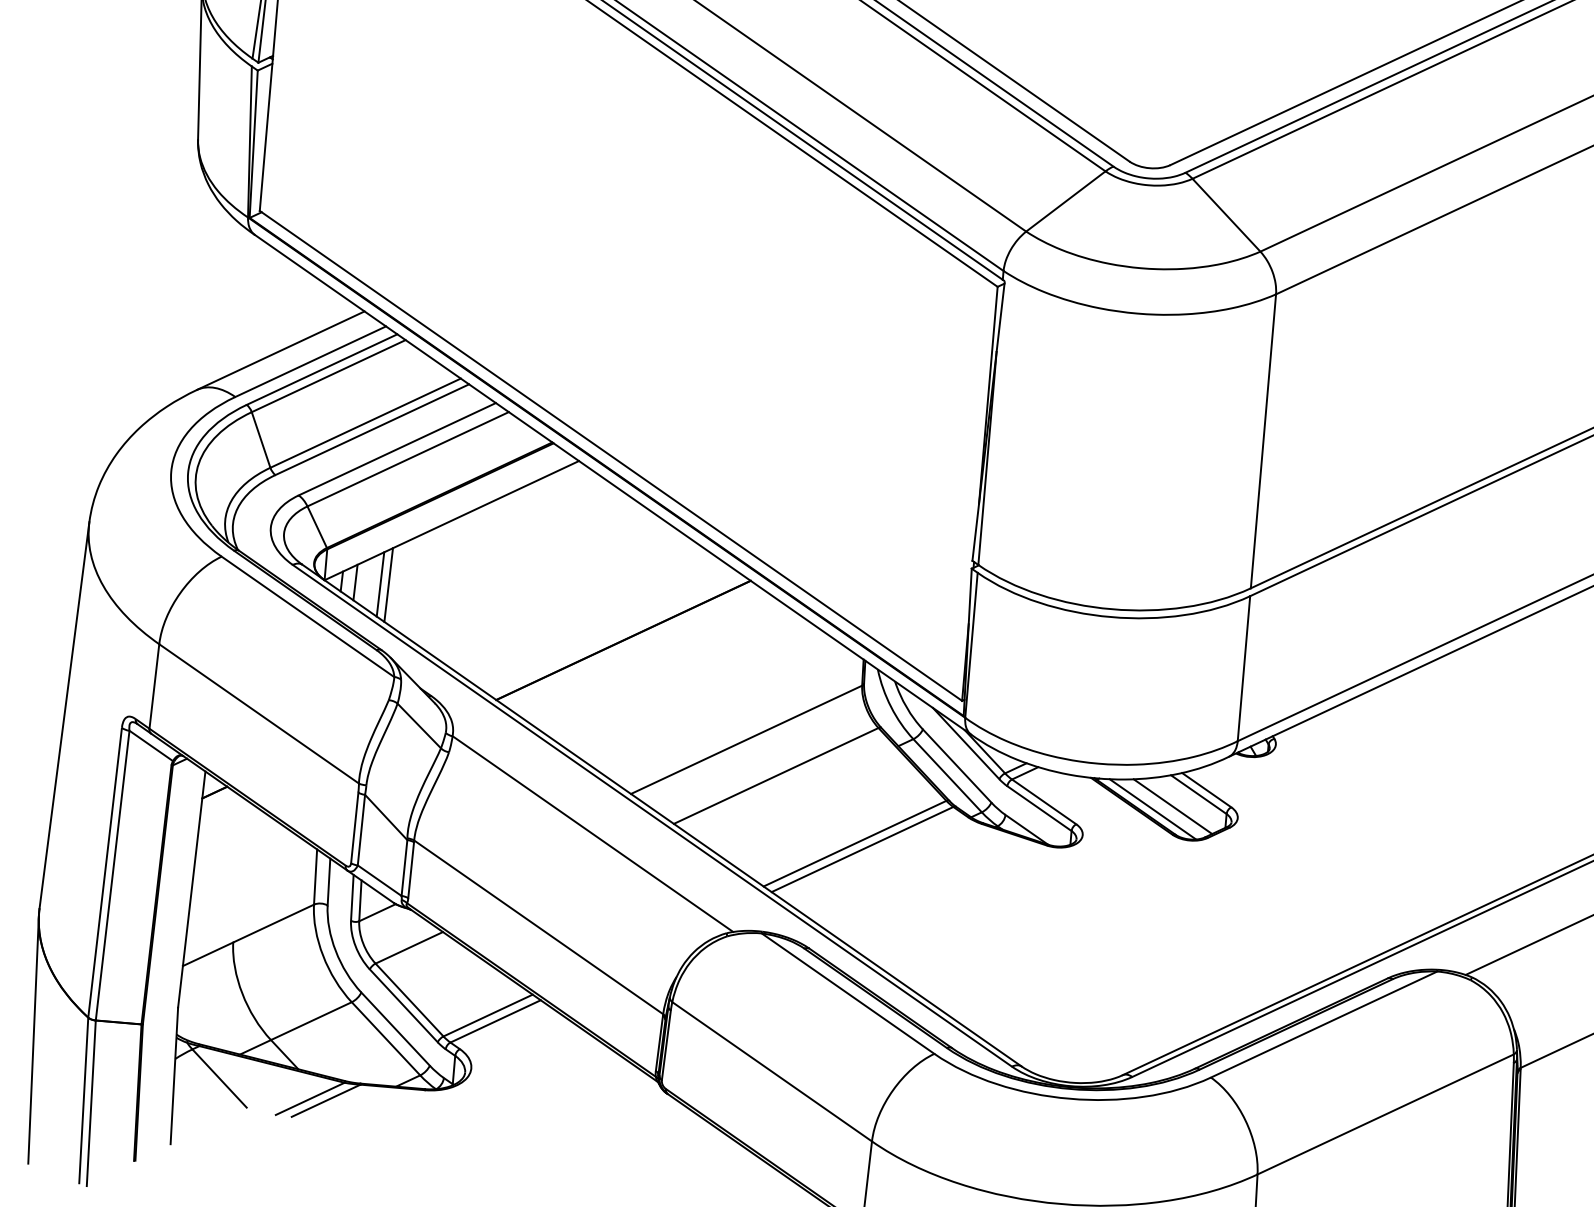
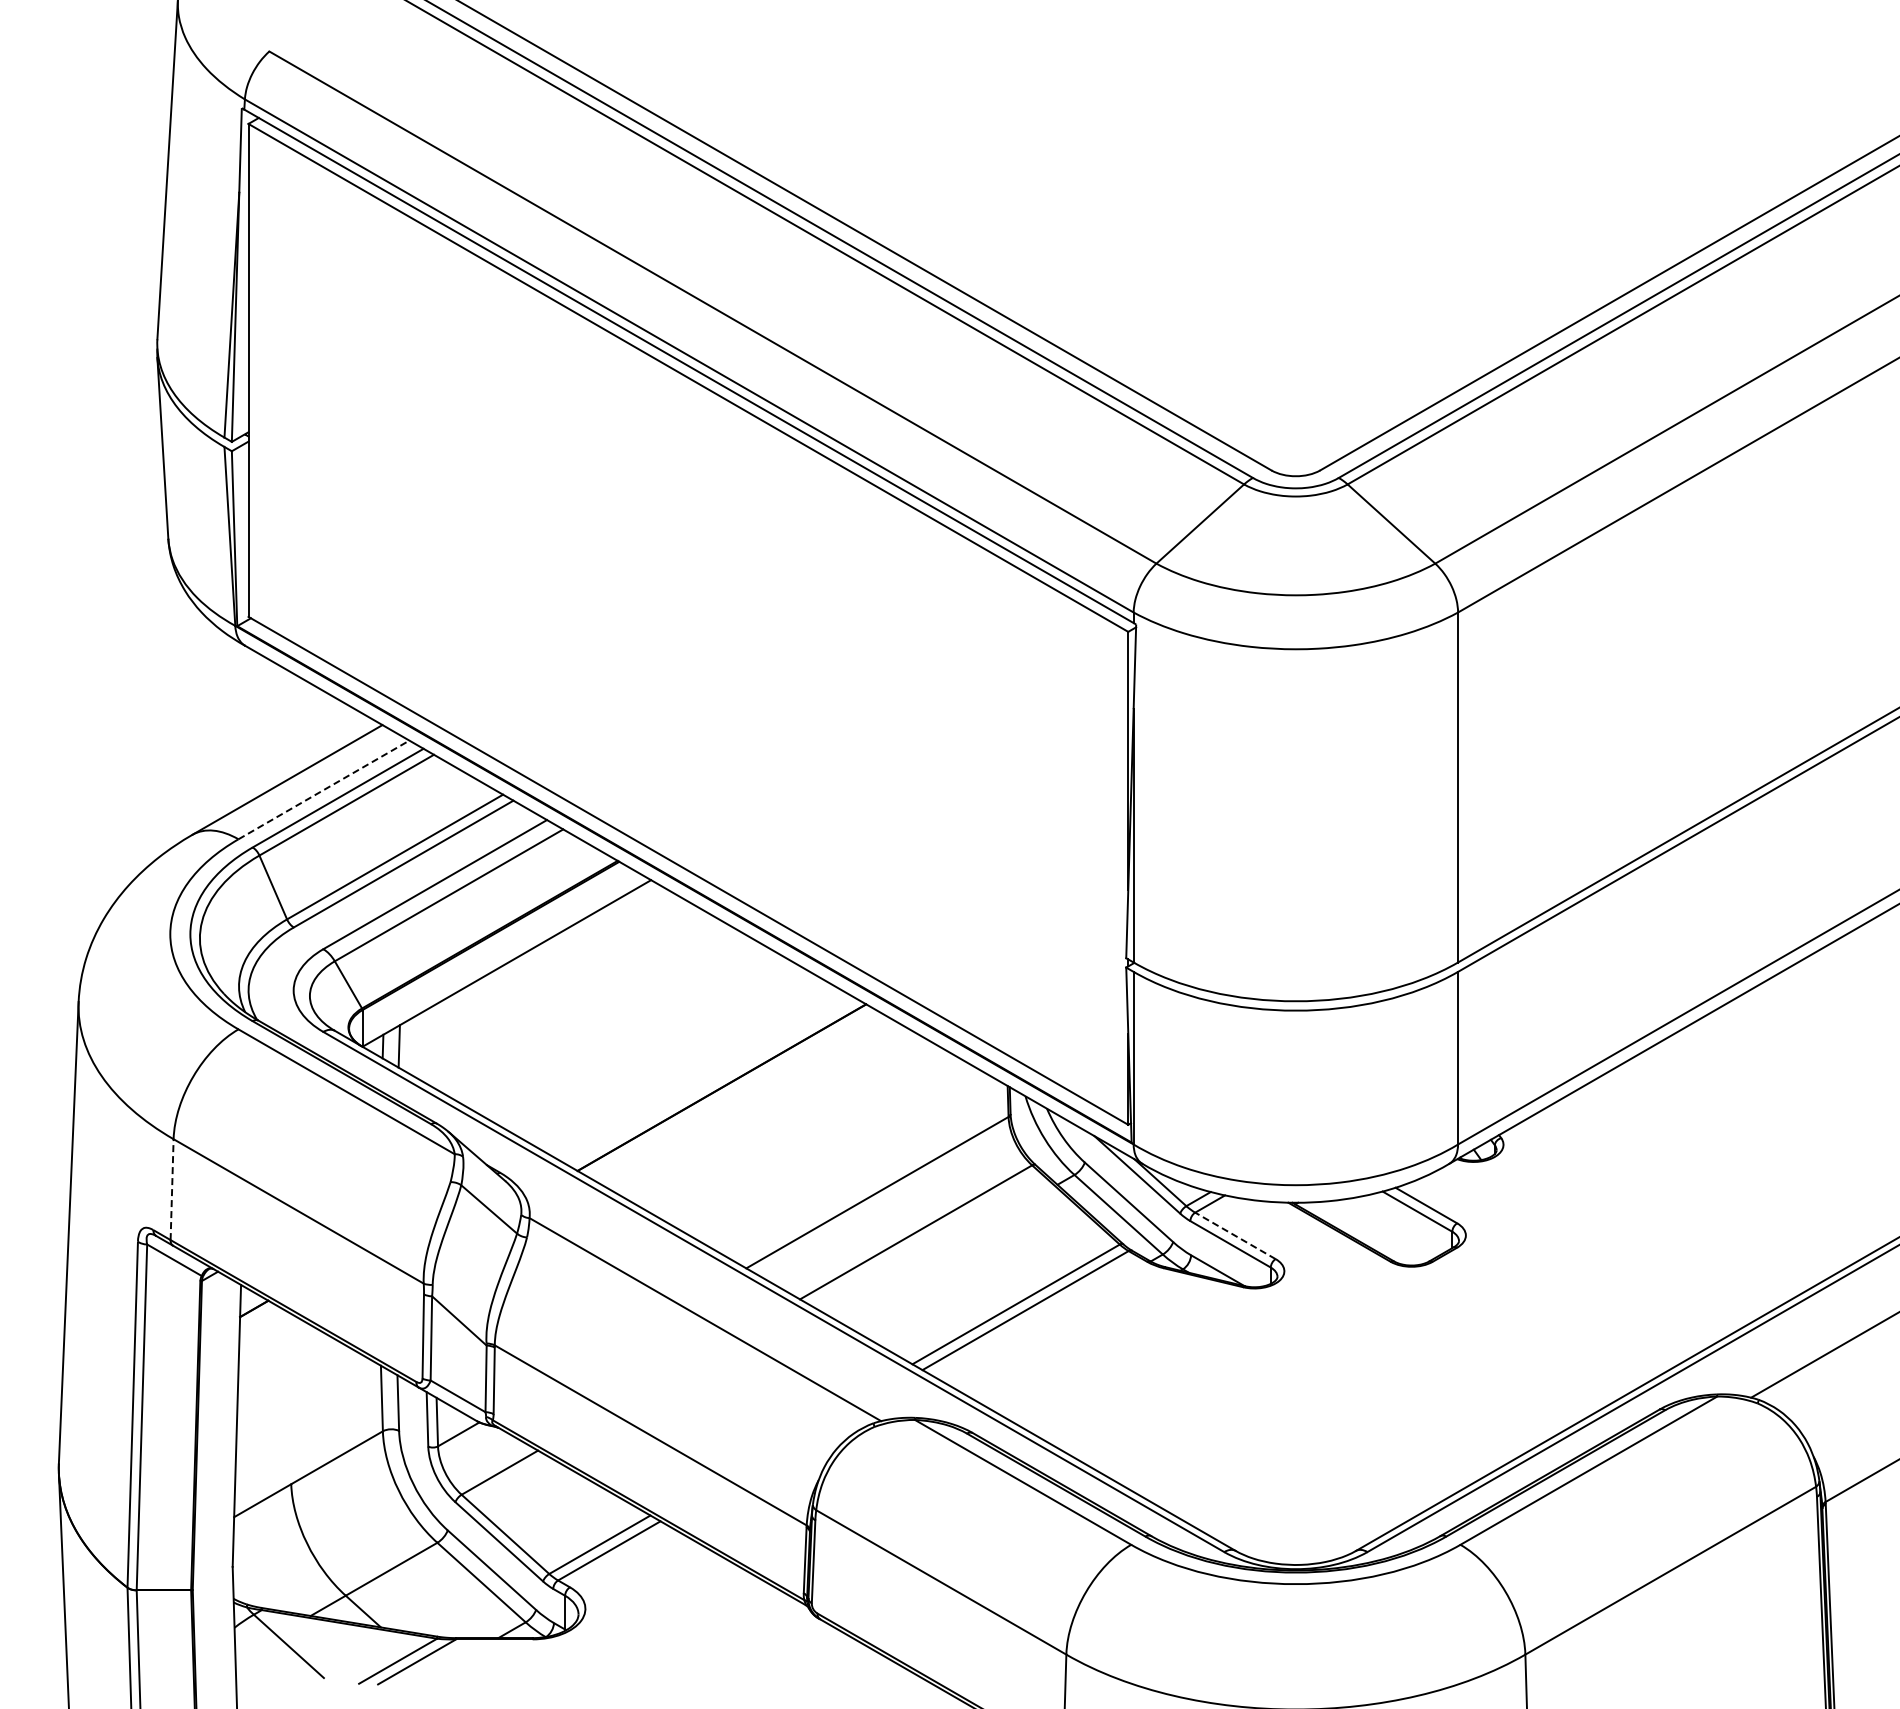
line: (310, 361) -> (323, 789), solid -> dashed
line: (380, 583) -> (428, 1045), removed
line: (388, 585) -> (438, 1046), removed
line: (154, 686) -> (172, 1189), solid -> dashed
line: (1044, 801) -> (1235, 1235), solid -> dashed
line: (1173, 806) -> (1388, 1228), removed
line: (1152, 809) -> (1364, 1233), removed

